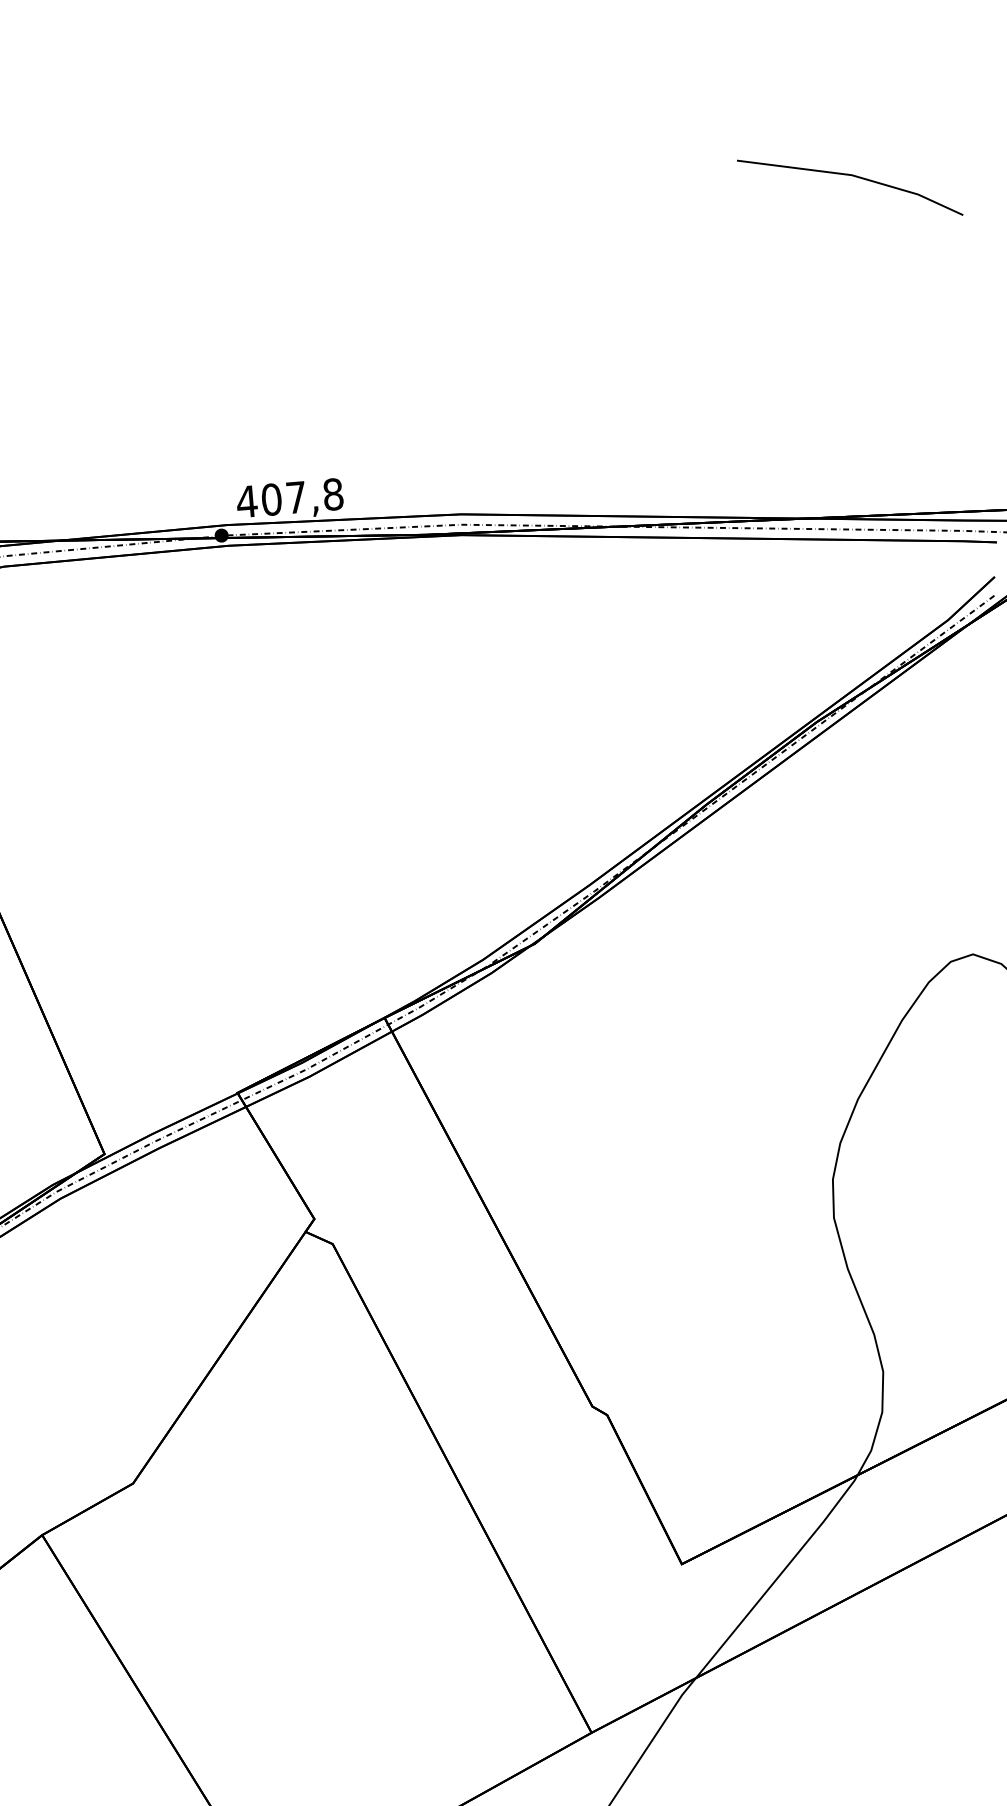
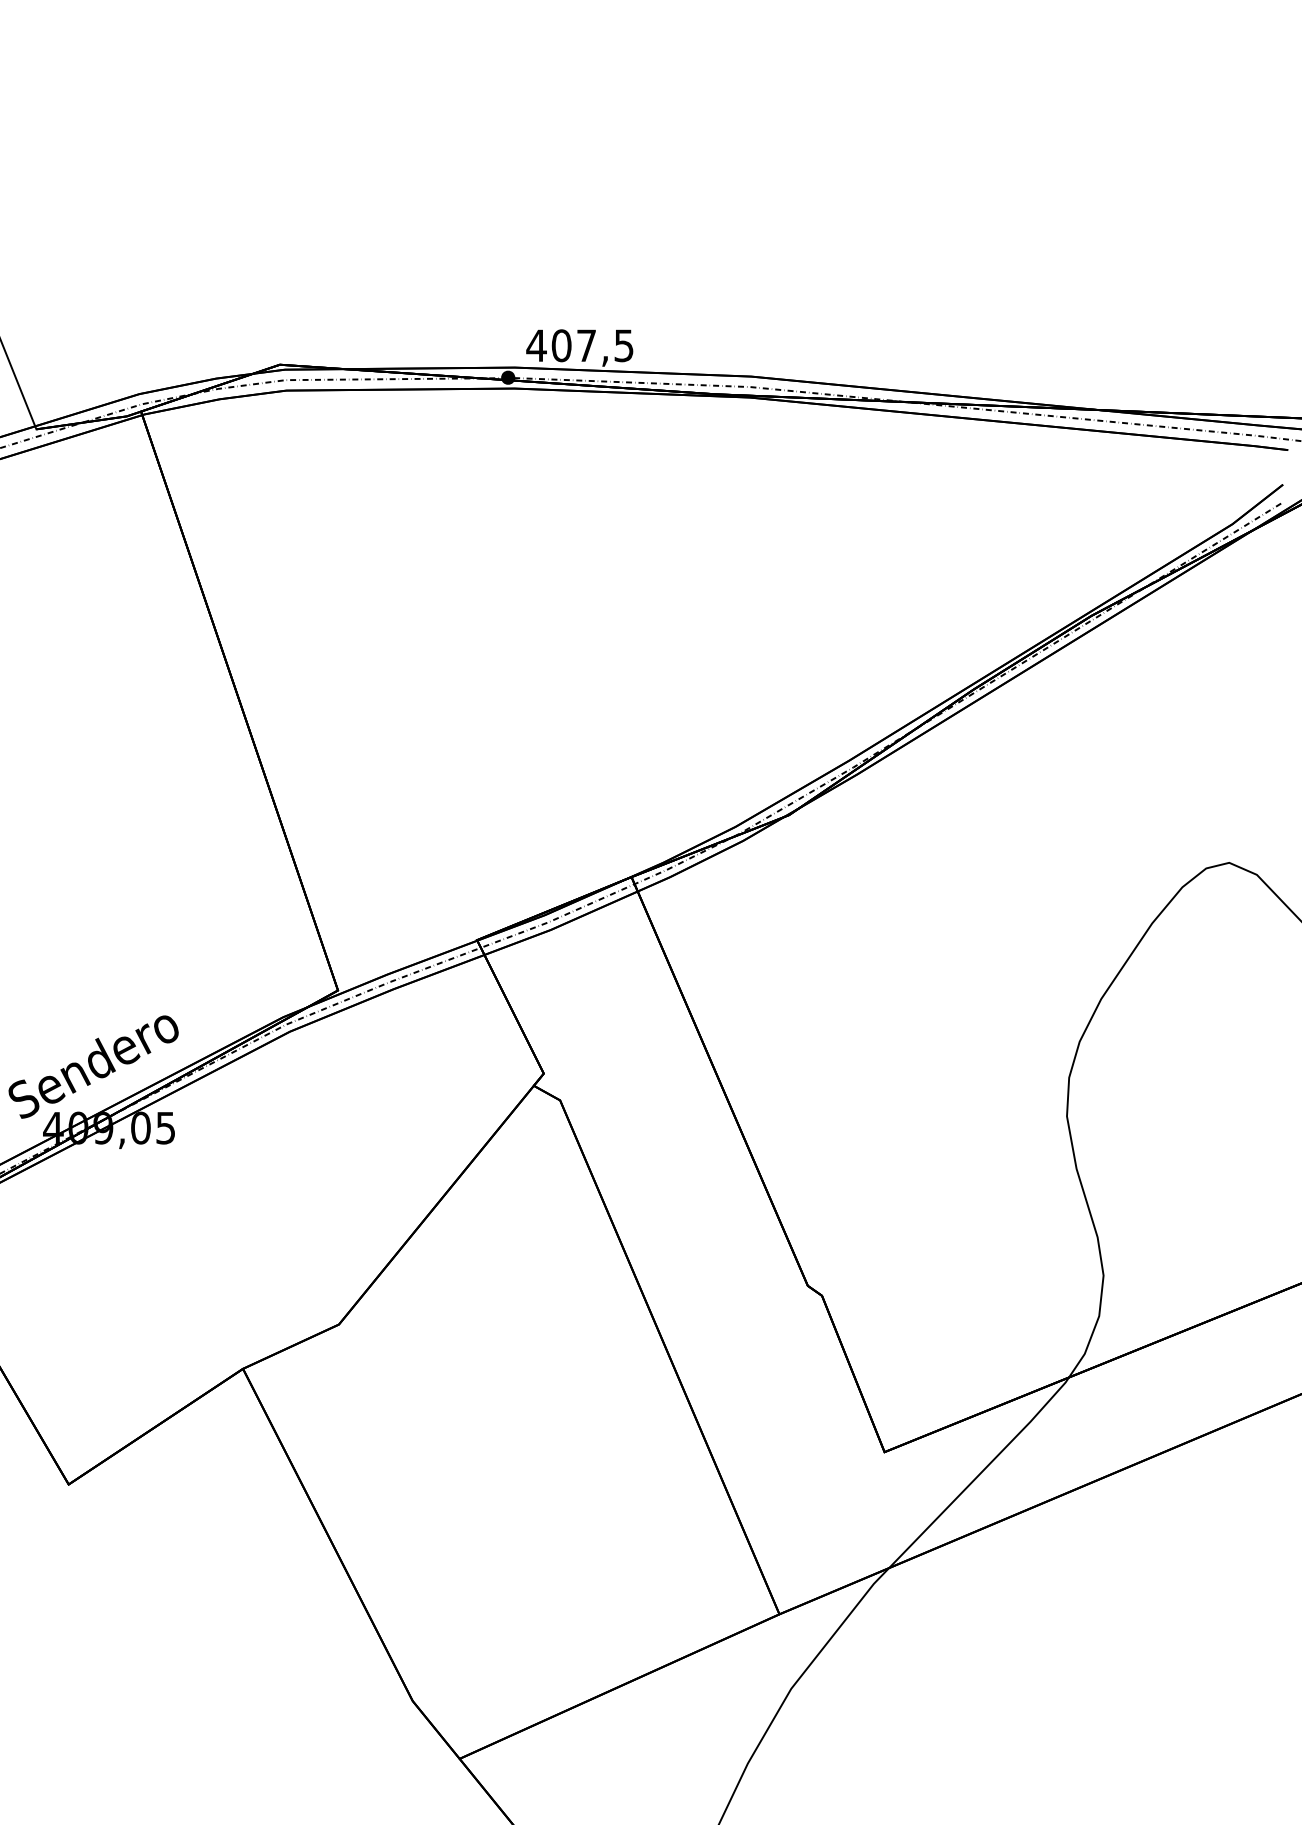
line: (852, 176) -> (1173, 69), removed
text: (332, 494) -> (623, 345), 407,8 -> 407,5

